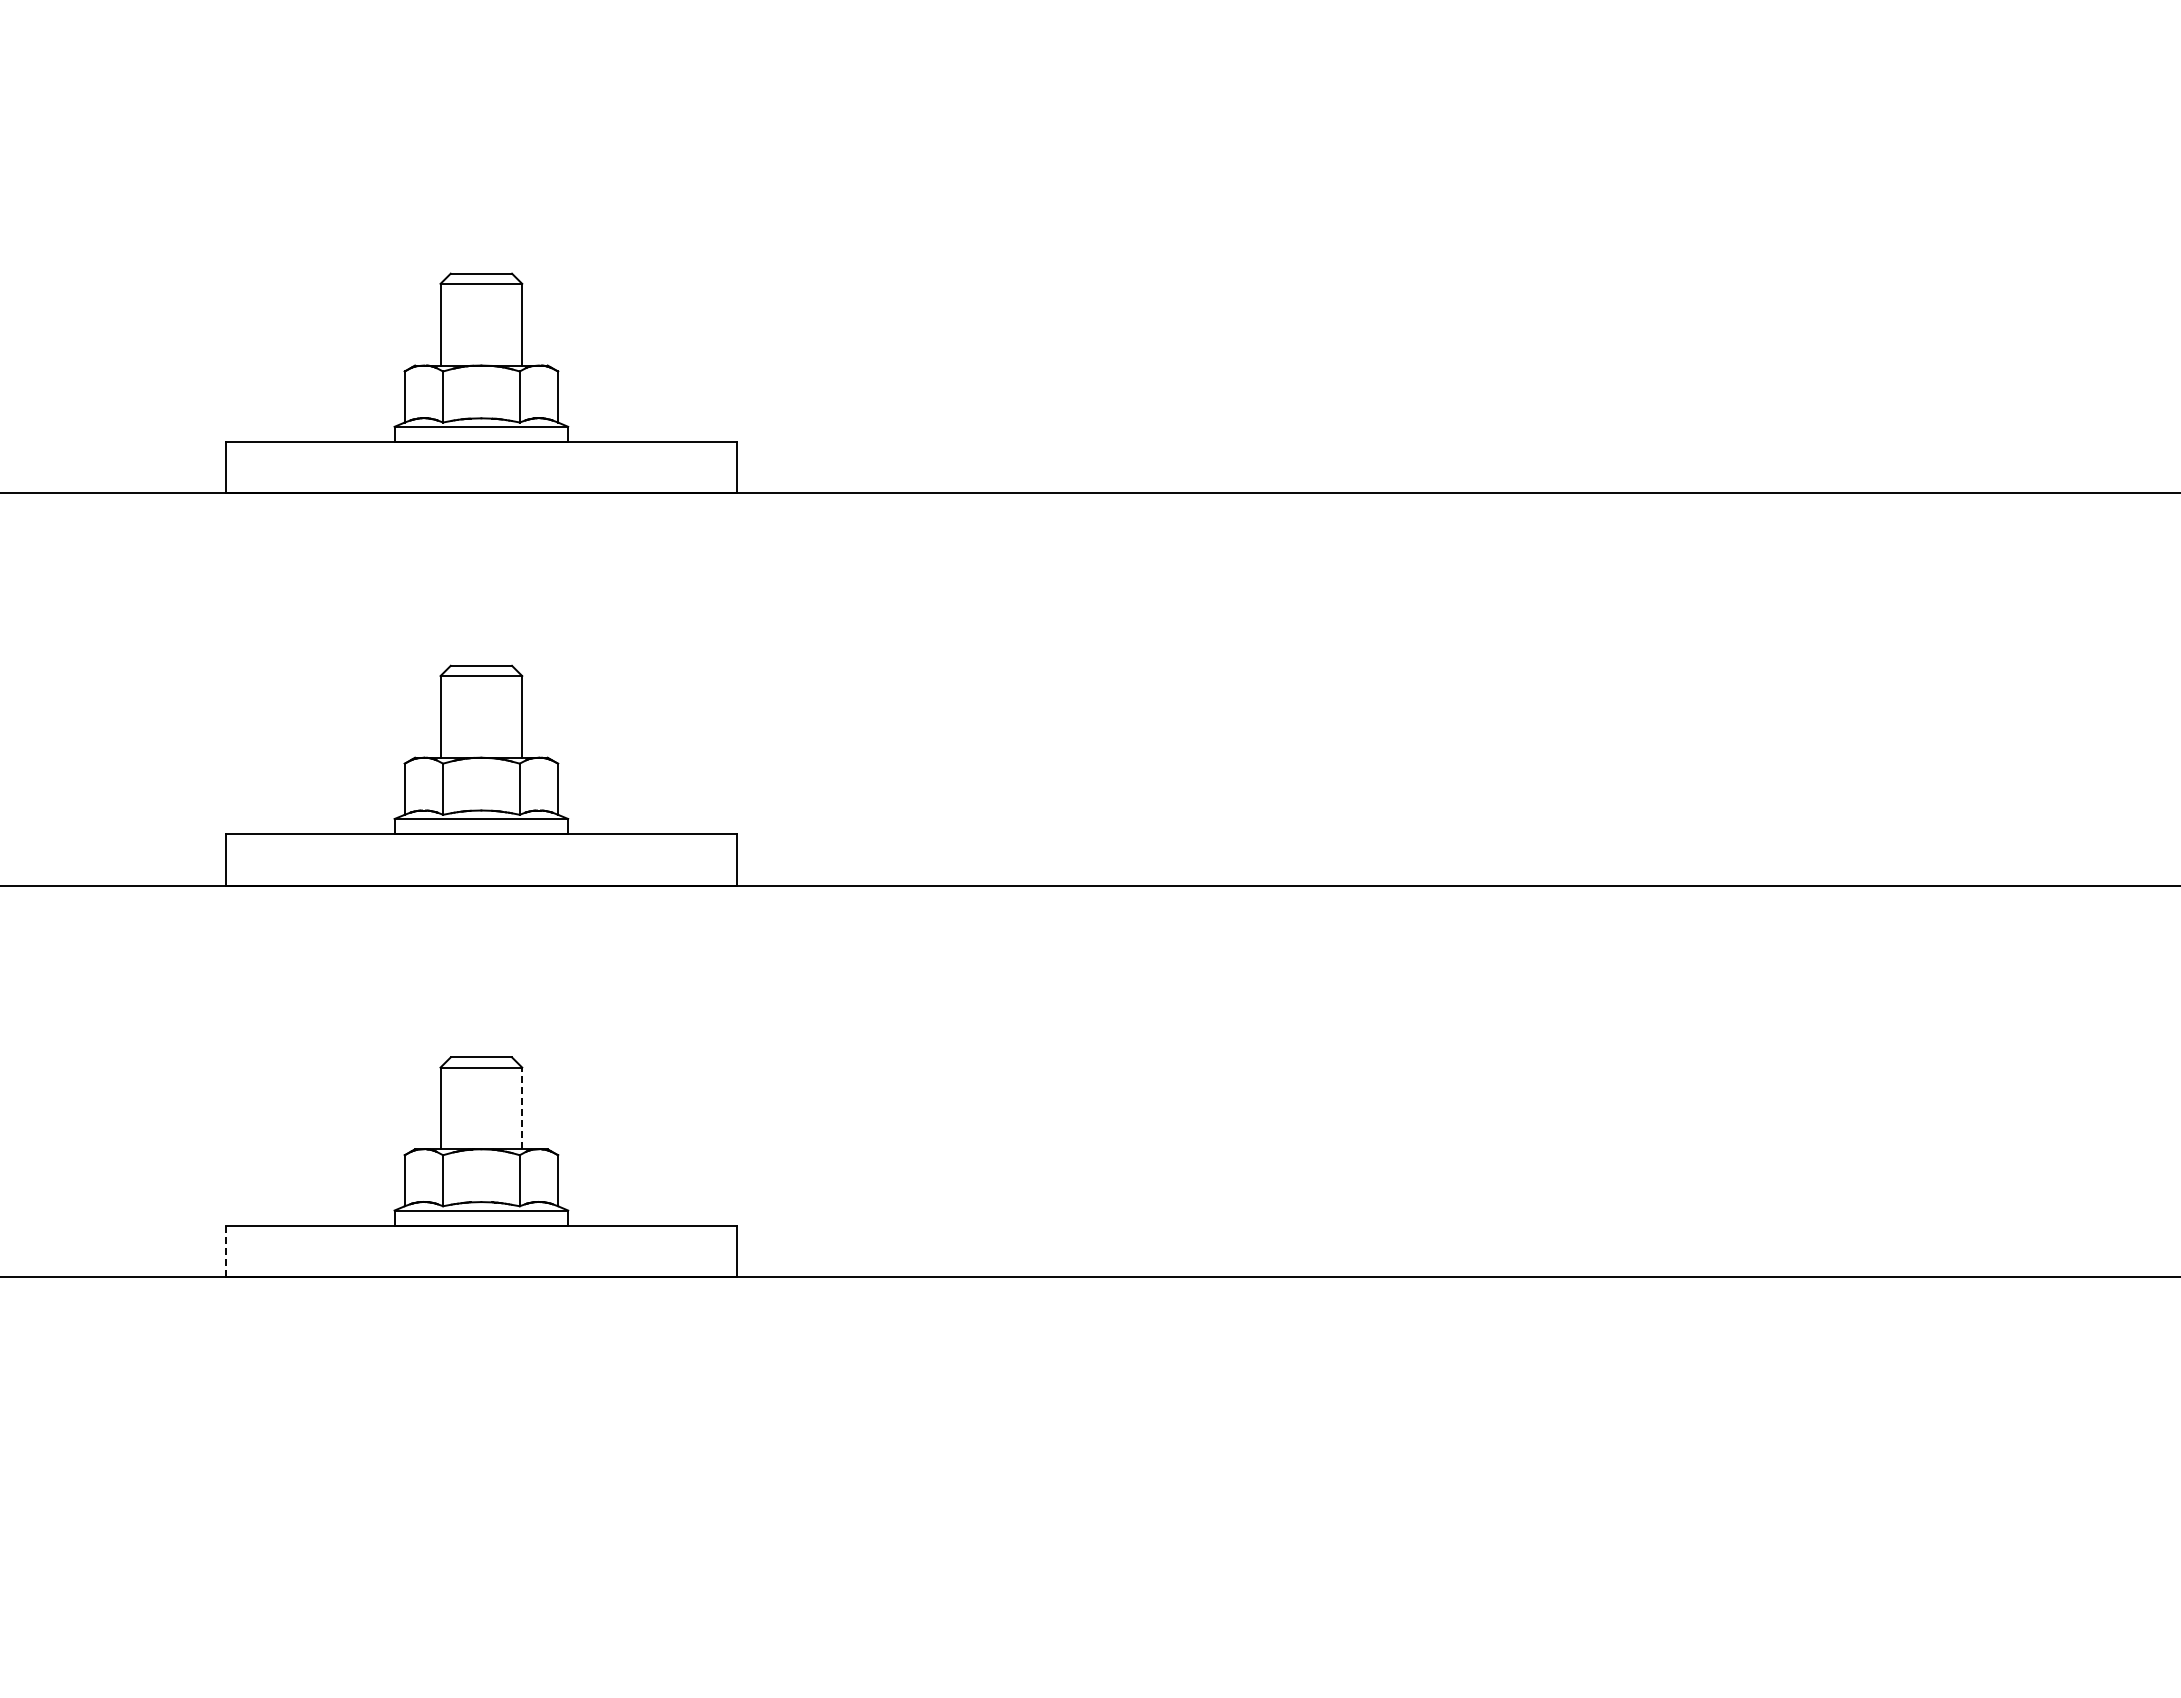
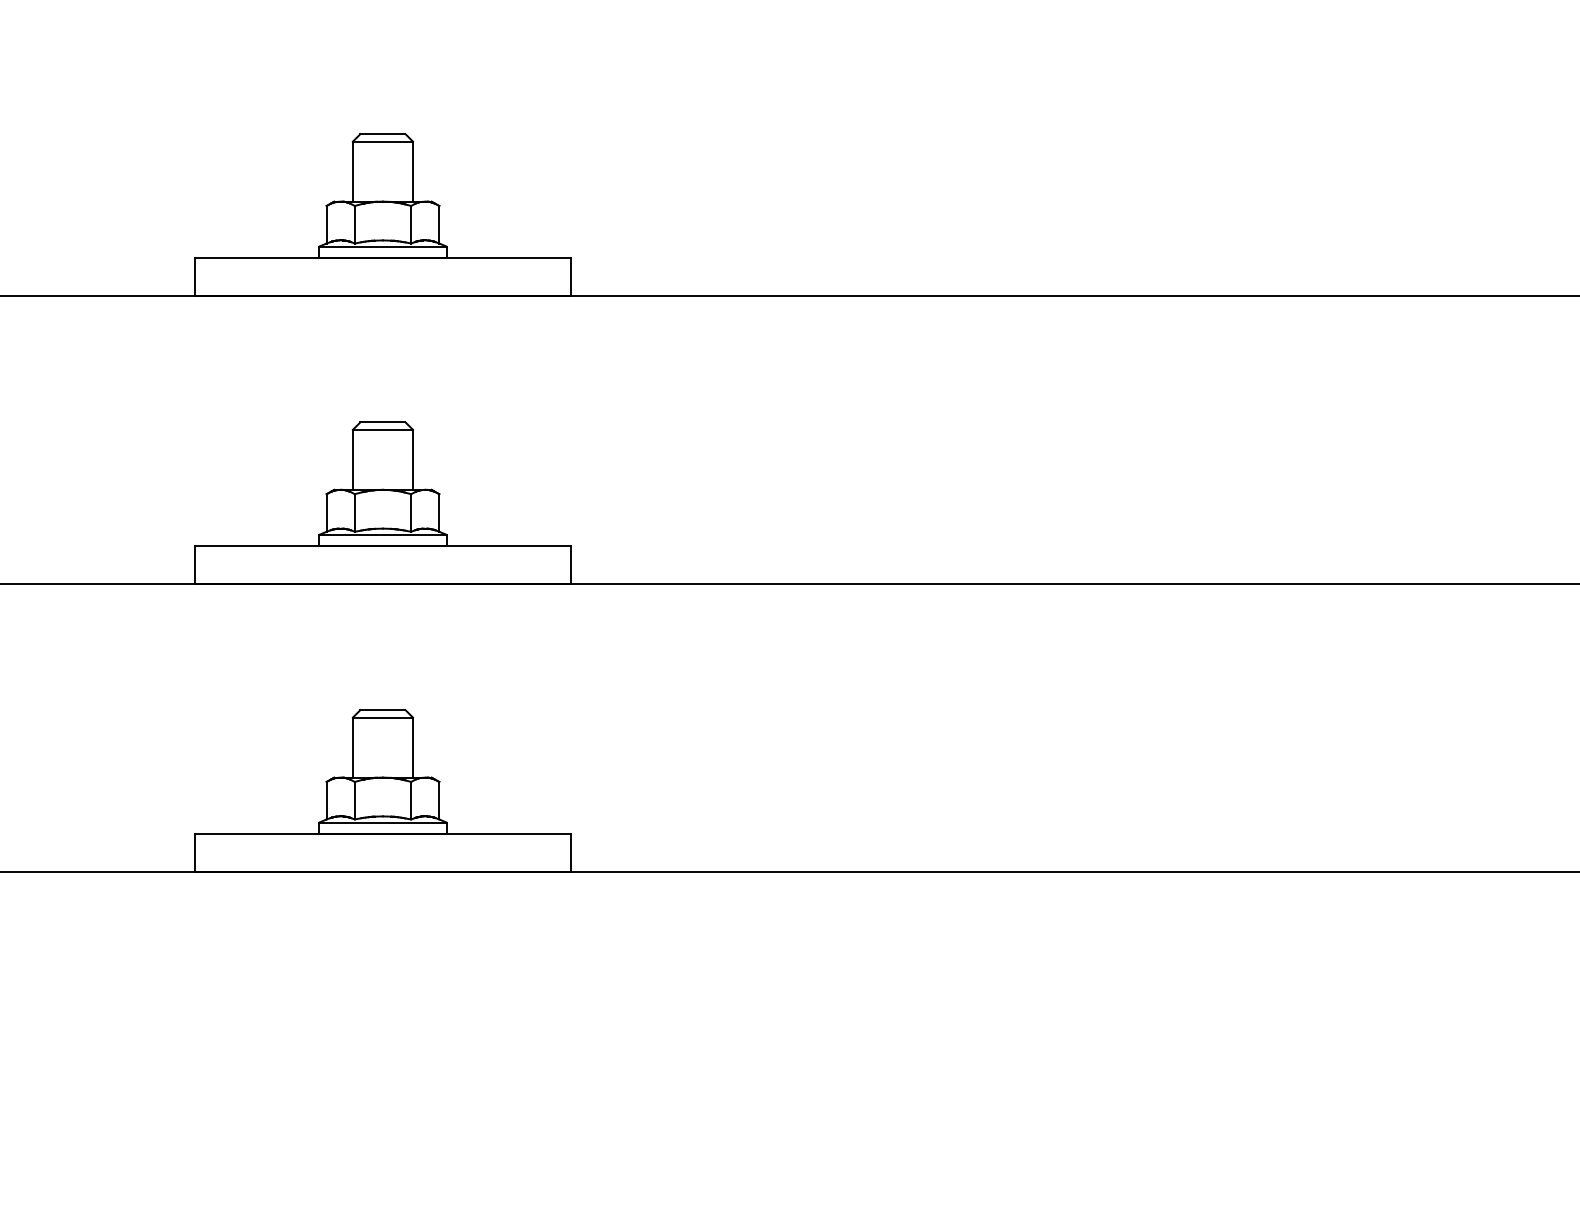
line: (522, 1108) -> (413, 747), dashed -> solid
line: (226, 1251) -> (195, 852), dashed -> solid

